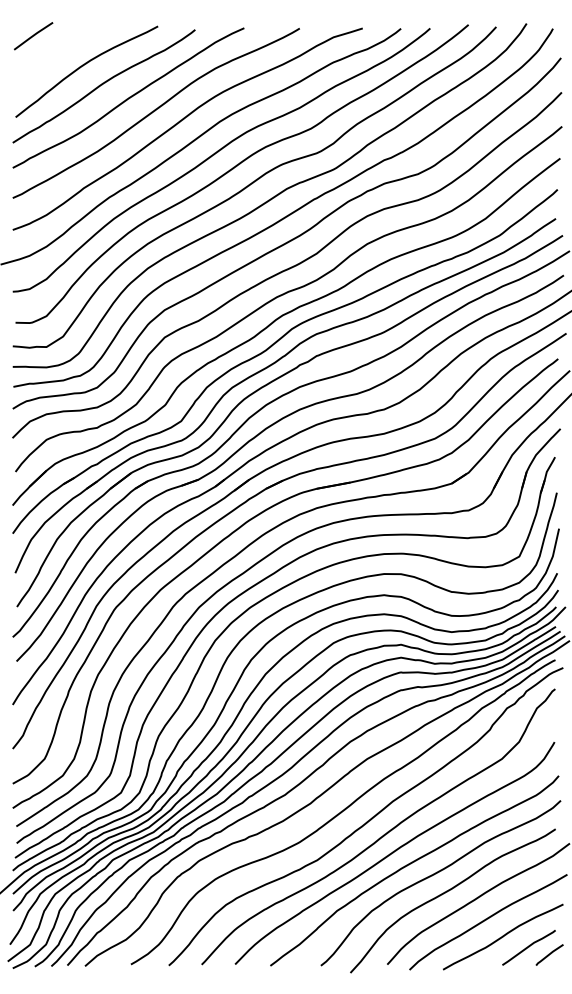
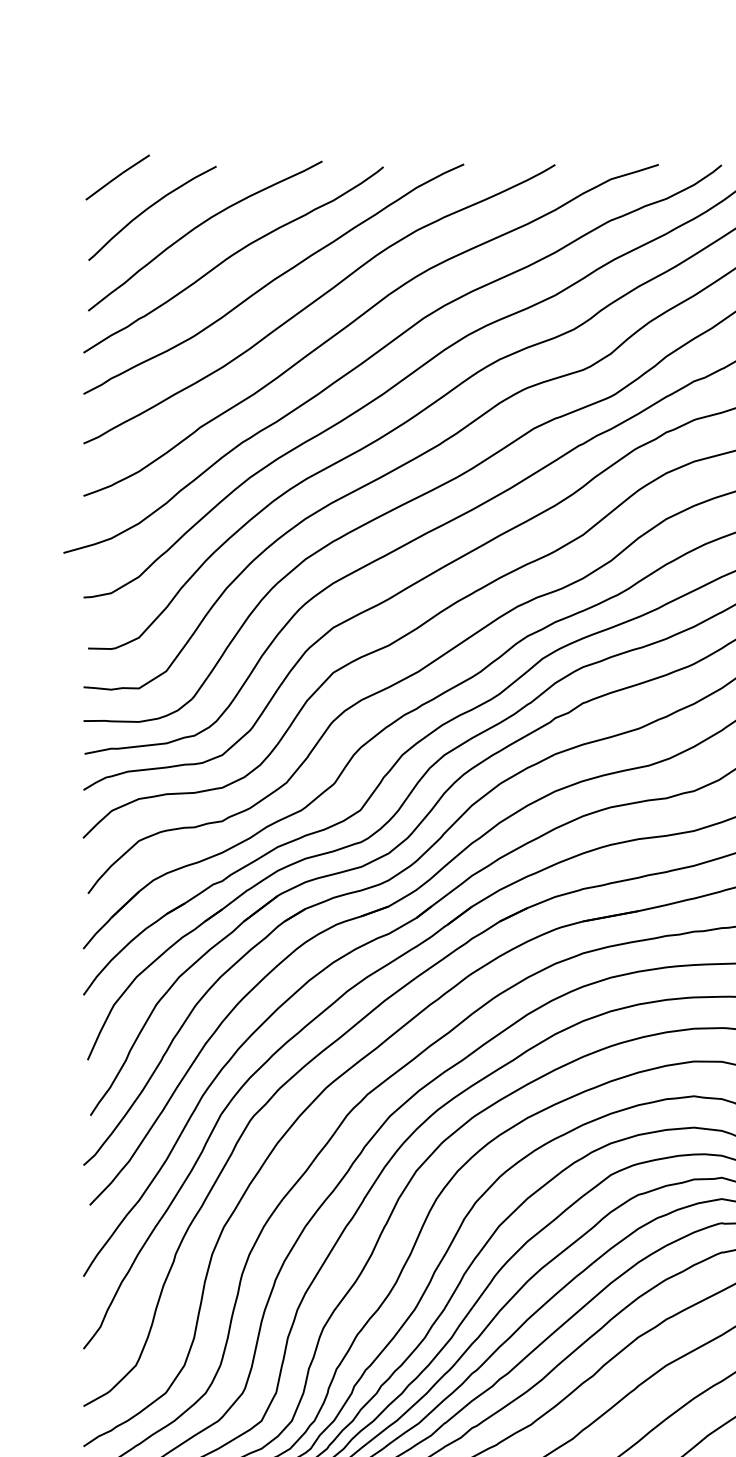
curve: (53, 55) -> (150, 209), added

